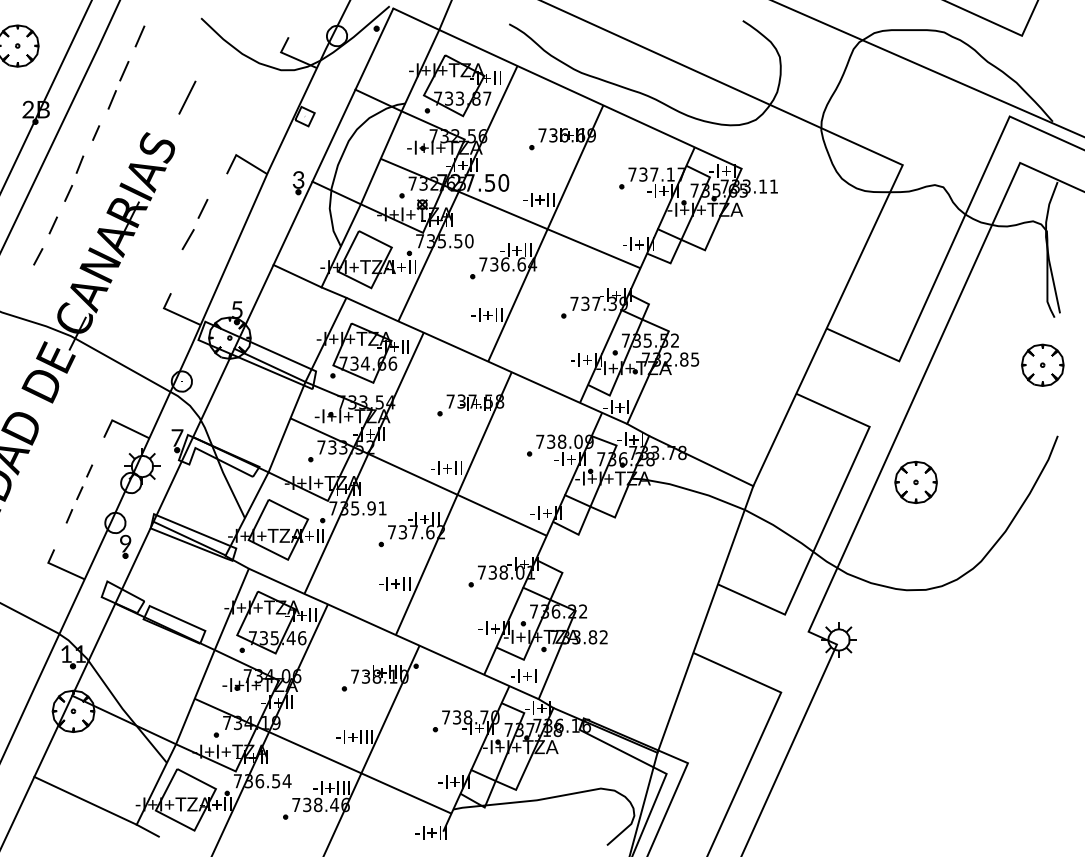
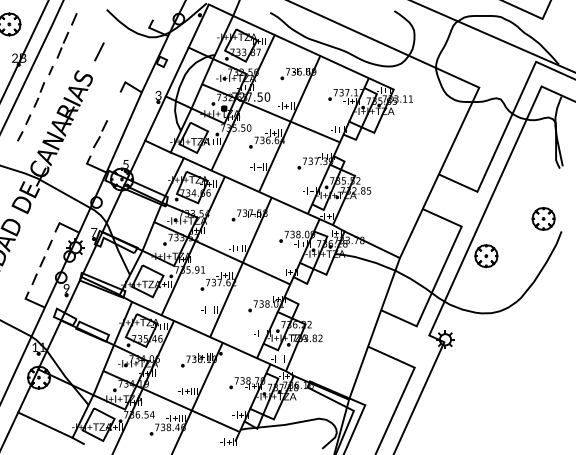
part: (193, 225) -> (99, 134), moved
part: (1042, 364) -> (543, 218), moved
part: (78, 492) -> (41, 261), size x1.43

